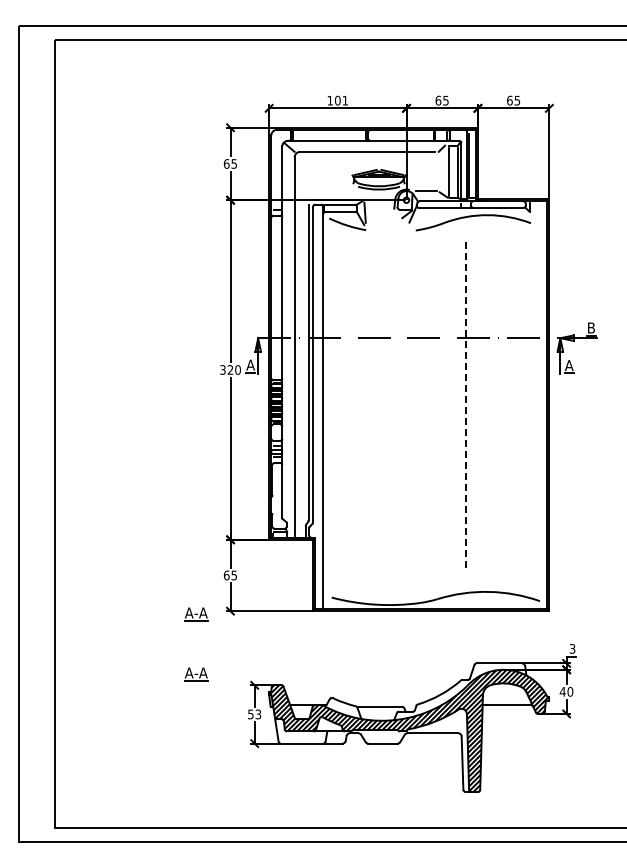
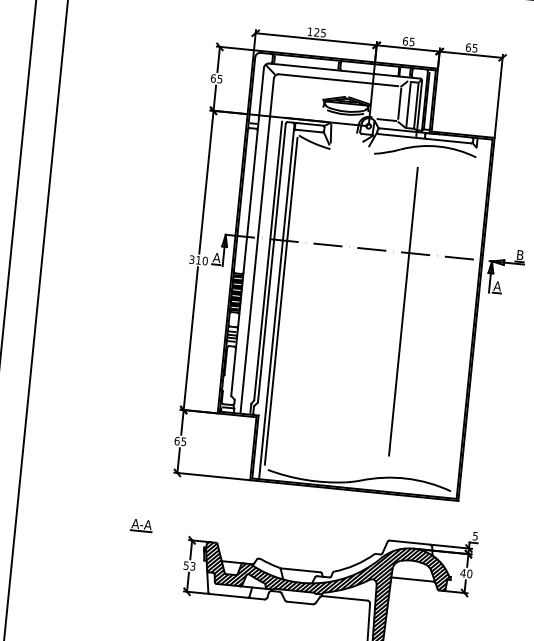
text: (341, 100) -> (320, 32), 101 -> 125
line: (438, 171) -> (399, 103), added
text: (229, 369) -> (197, 259), 320 -> 310
line: (466, 404) -> (403, 311), dashed -> solid
line: (327, 406) -> (280, 301), added
part: (196, 614) -> (147, 472), removed
text: (572, 648) -> (475, 535), 3 -> 5

